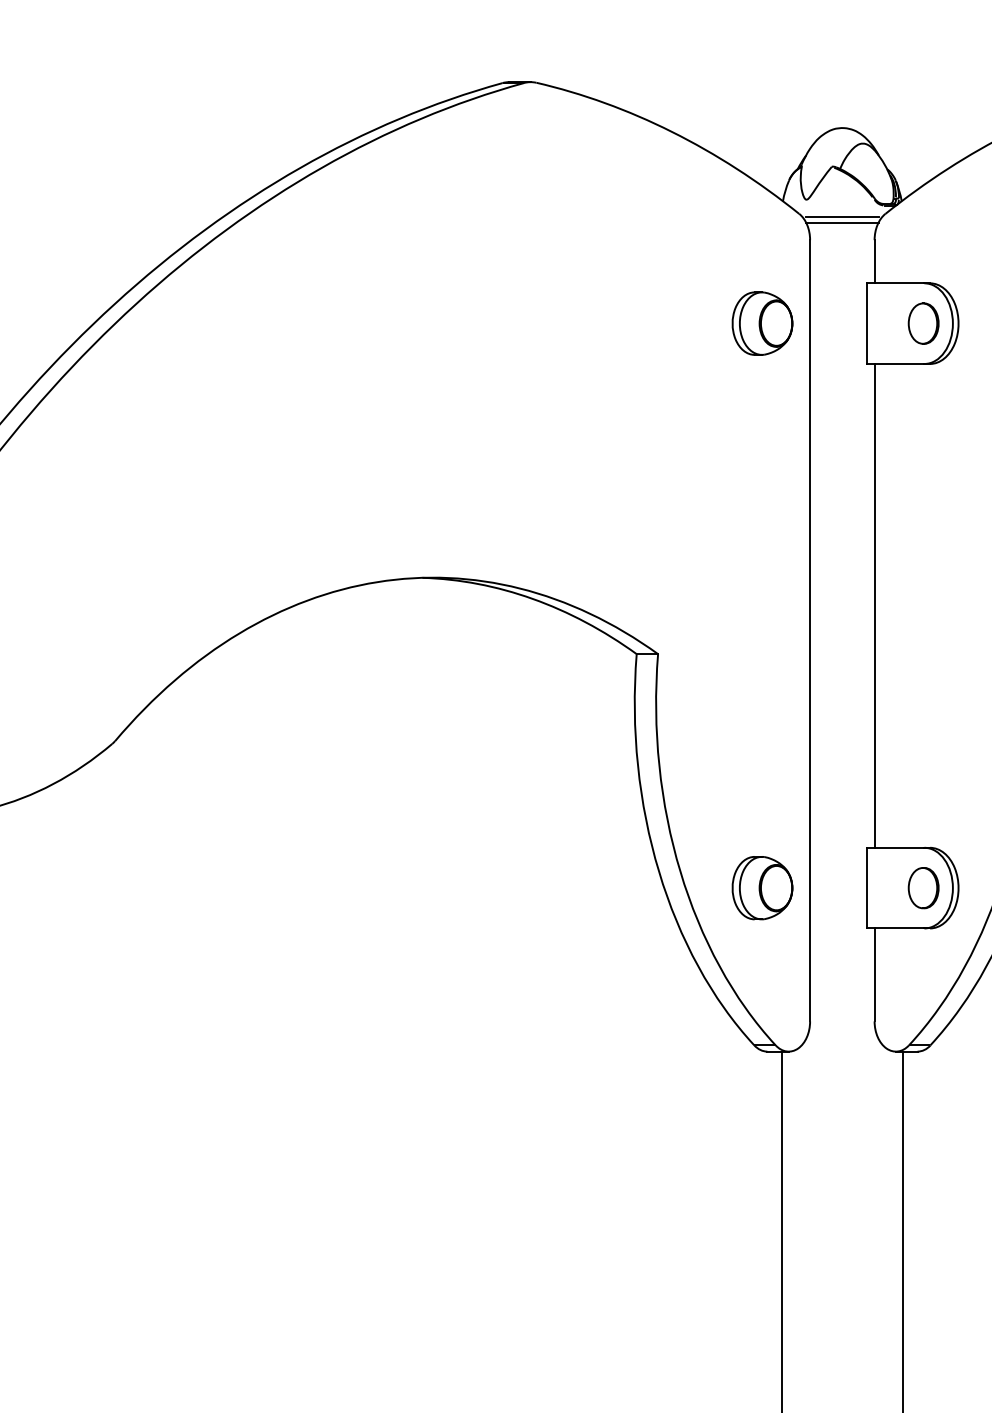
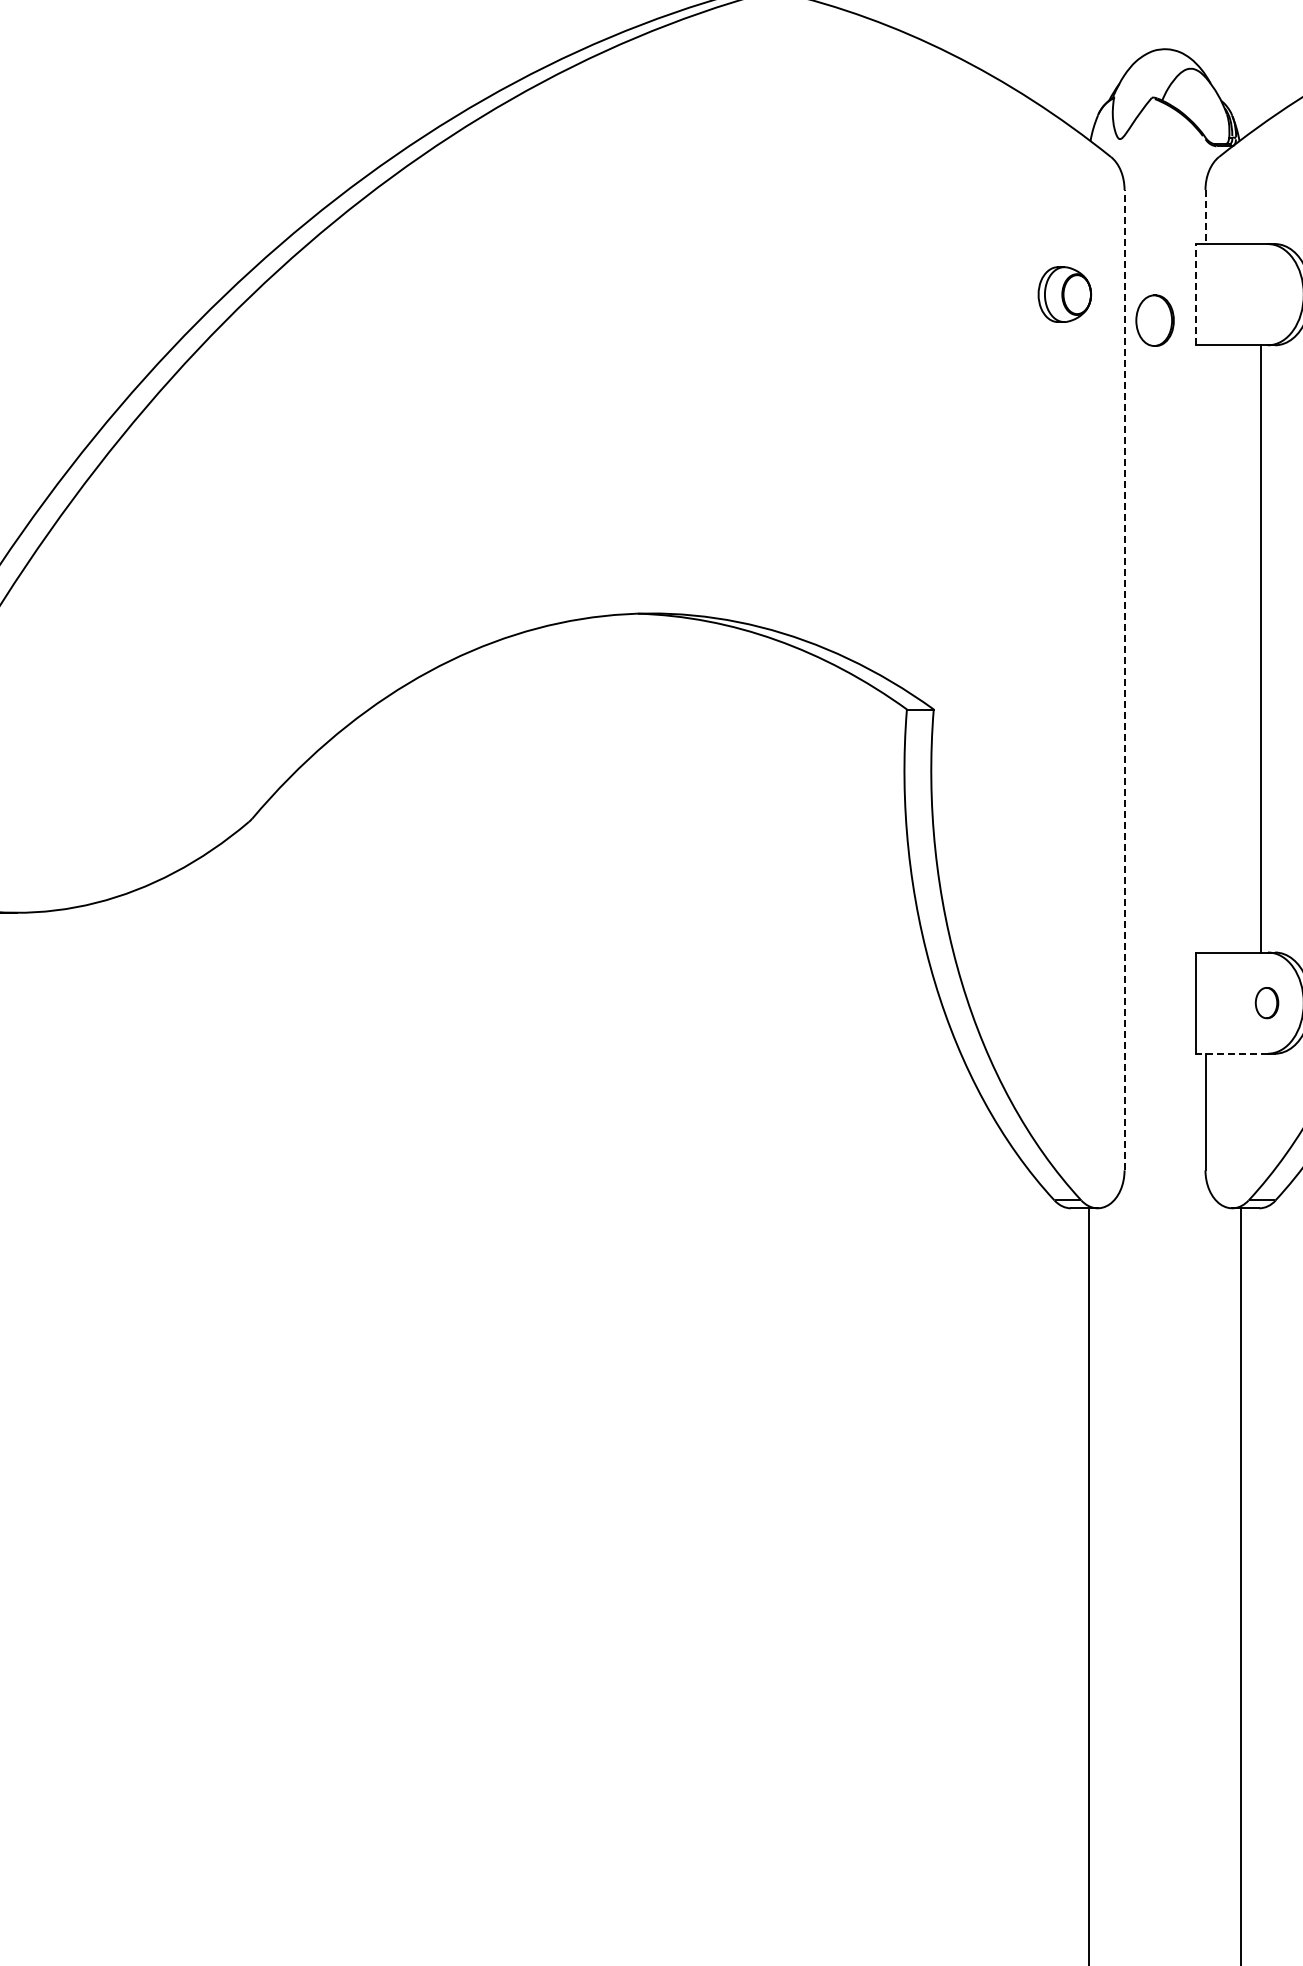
line: (841, 216) -> (1164, 160), removed
line: (841, 223) -> (1164, 168), removed
line: (874, 262) -> (1205, 217), solid -> dashed
part: (762, 323) -> (1064, 294), size x0.7
line: (867, 323) -> (1196, 294), solid -> dashed
part: (923, 323) -> (1154, 320), moved
line: (874, 605) -> (1260, 648), moved
line: (810, 630) -> (1124, 679), solid -> dashed
part: (923, 887) -> (1266, 1002), size x0.6
part: (762, 888) -> (1064, 1003), removed
line: (896, 928) -> (1232, 1053), solid -> dashed

